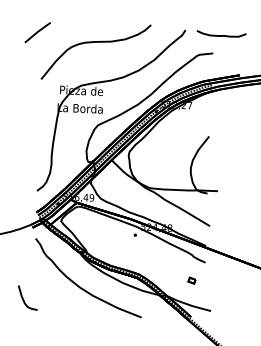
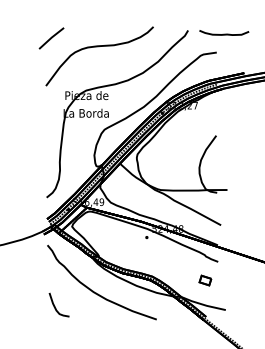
line: (37, 32) -> (51, 38), moved
part: (192, 280) -> (205, 280), size x1.67
curve: (24, 299) -> (55, 306), moved

